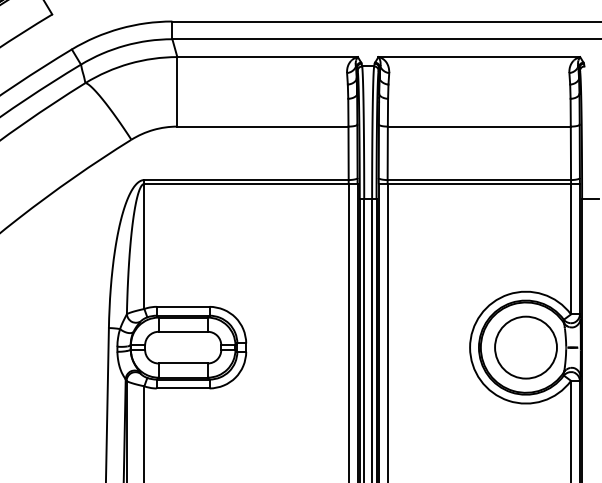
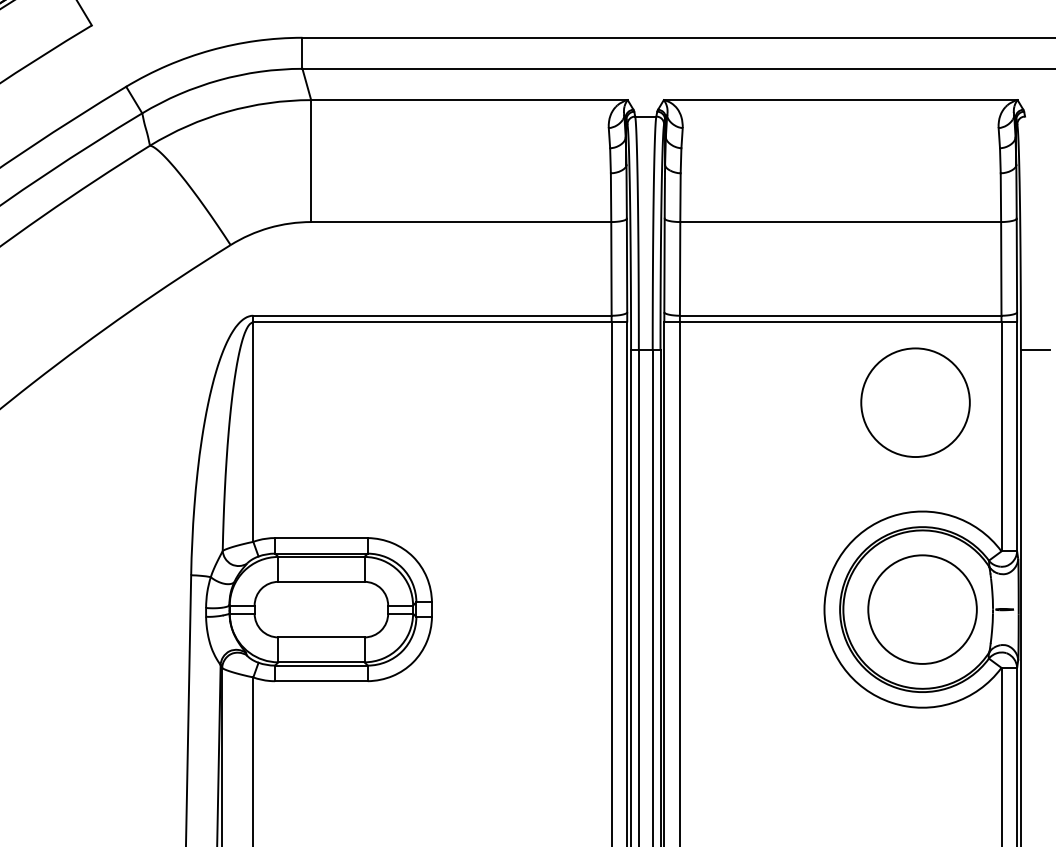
circle: (521, 229) -> (914, 402), added

